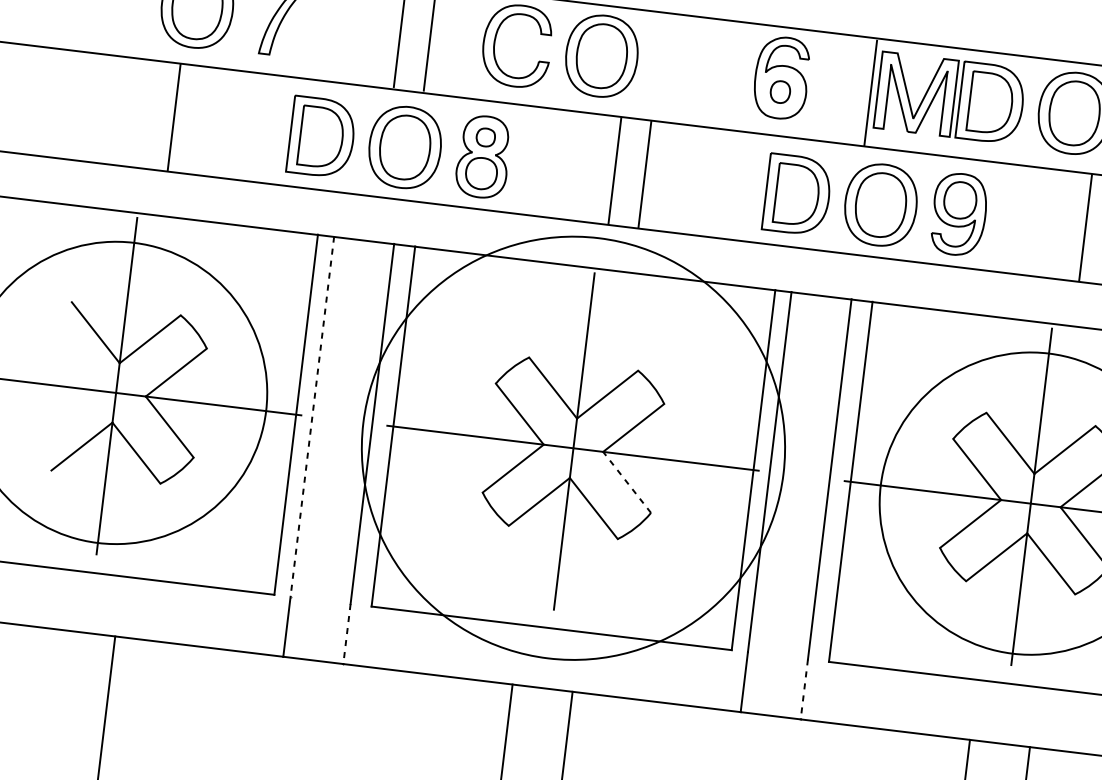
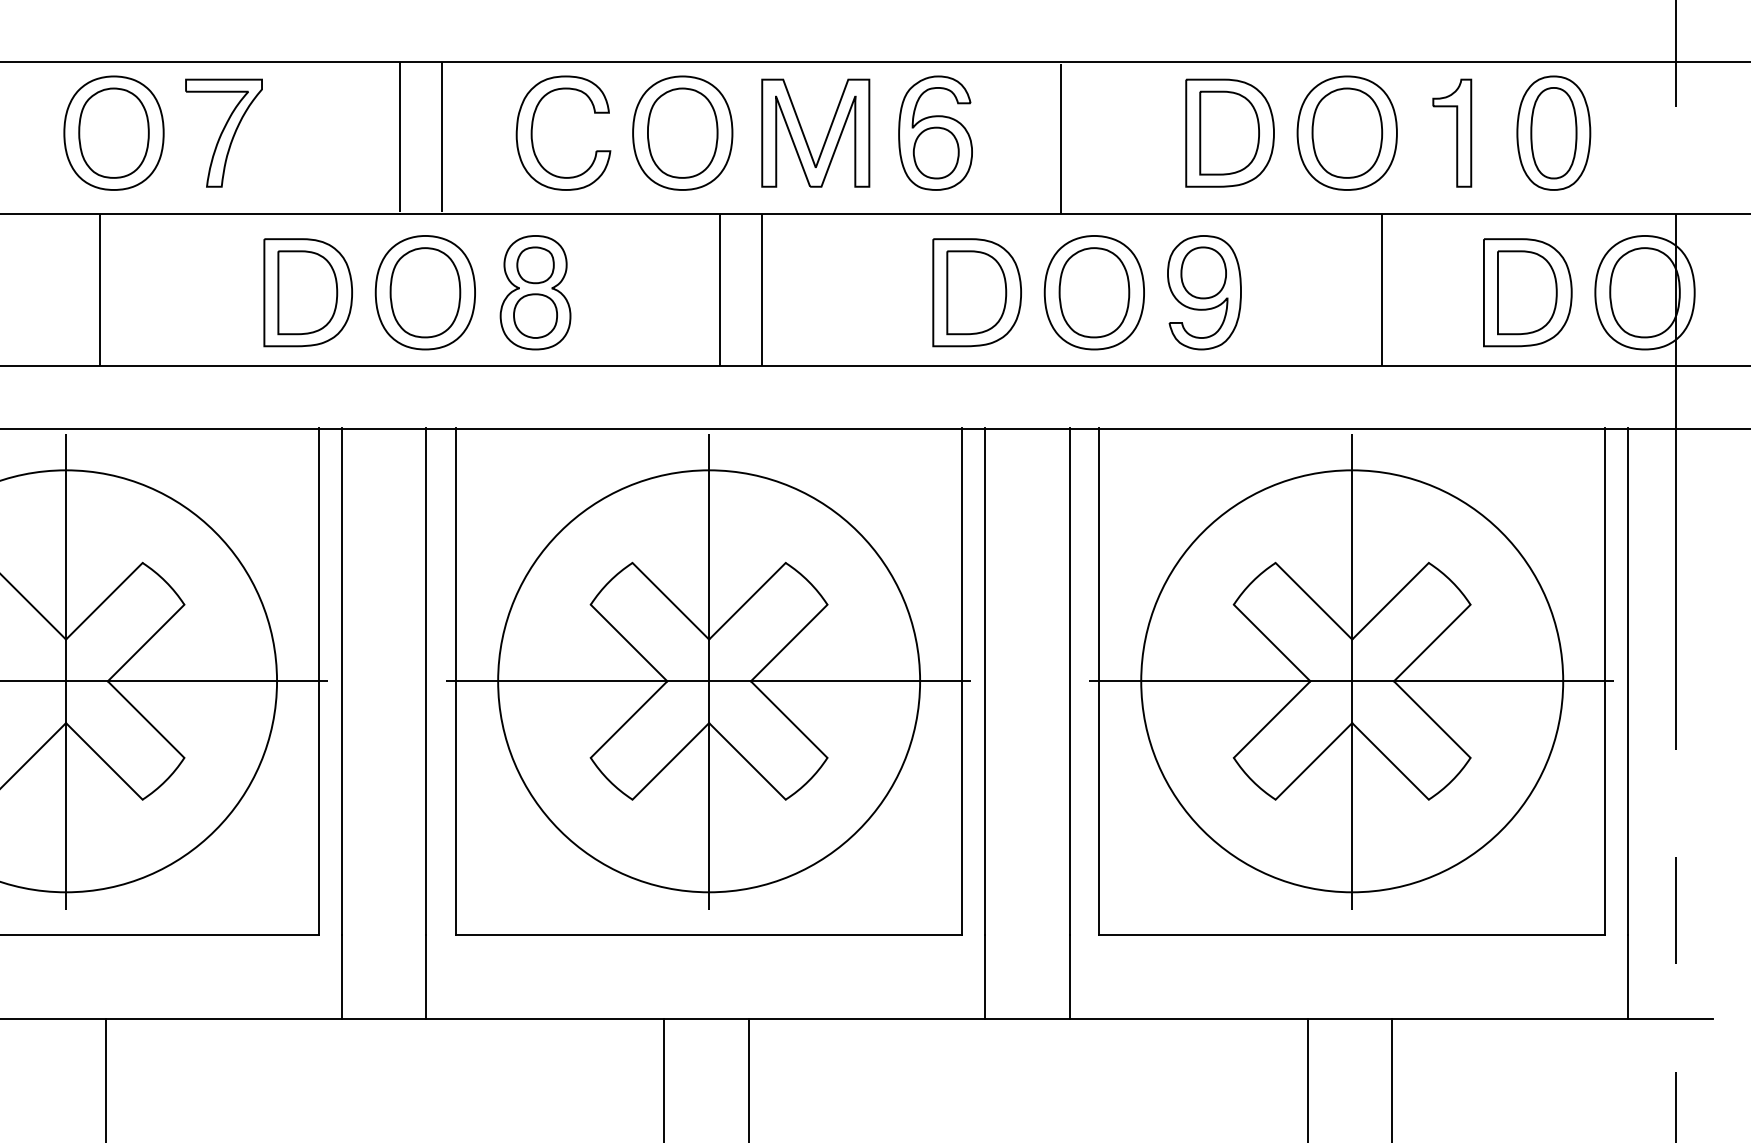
part: (779, 91) -> (935, 152), size x1.67
part: (908, 95) -> (805, 136), moved
part: (485, 137) -> (535, 265), size x1.43
line: (312, 416) -> (342, 681), dashed -> solid
circle: (573, 448) -> (709, 681), size x0.71
line: (626, 482) -> (788, 719), dashed -> solid
line: (346, 634) -> (426, 977), dashed -> solid
line: (804, 689) -> (1069, 977), dashed -> solid

